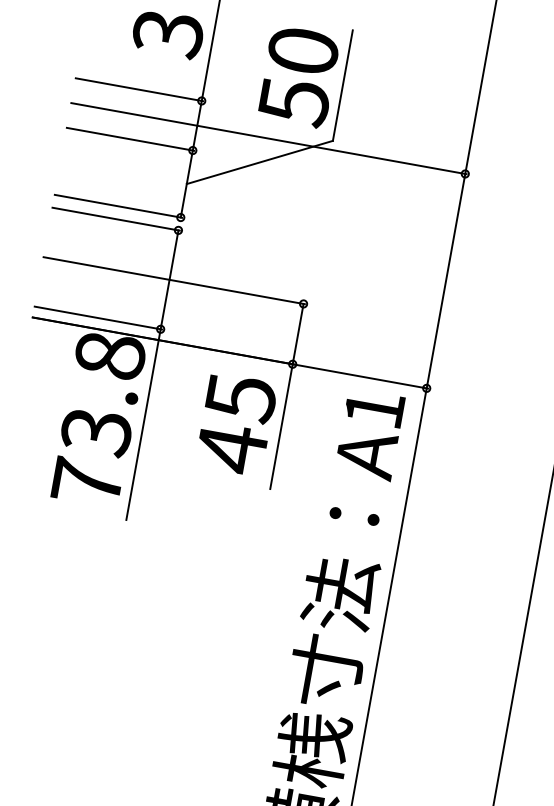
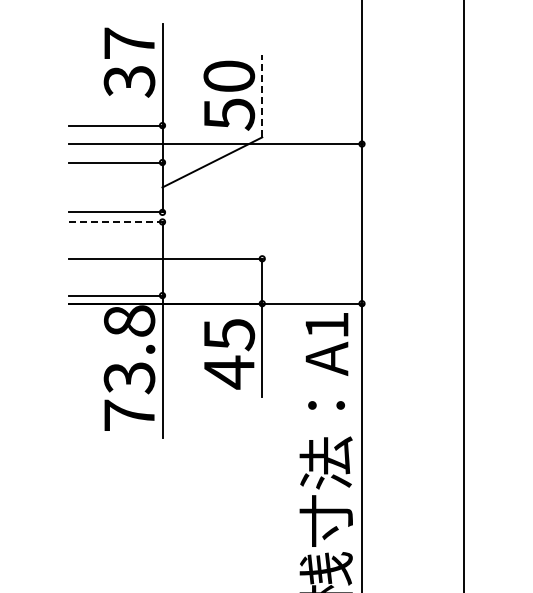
line: (343, 84) -> (262, 95), solid -> dashed
line: (116, 218) -> (116, 221), solid -> dashed

